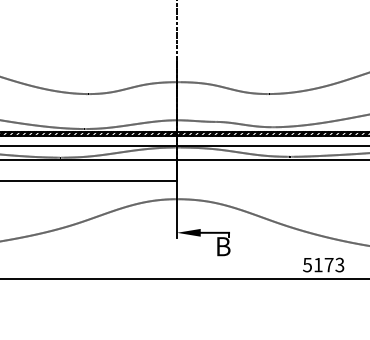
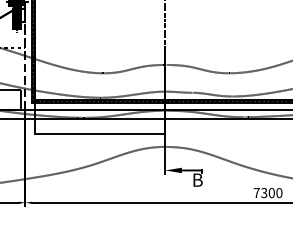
text: (322, 265) -> (267, 193), 5173 -> 7300

